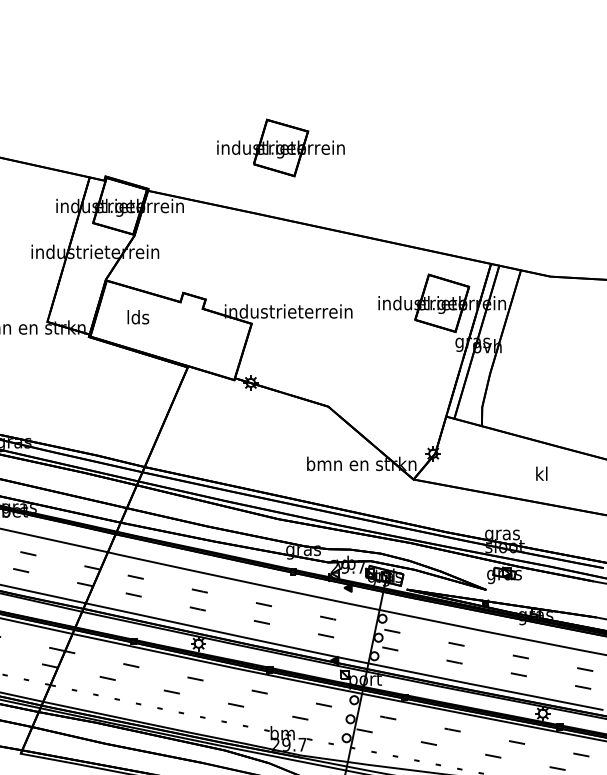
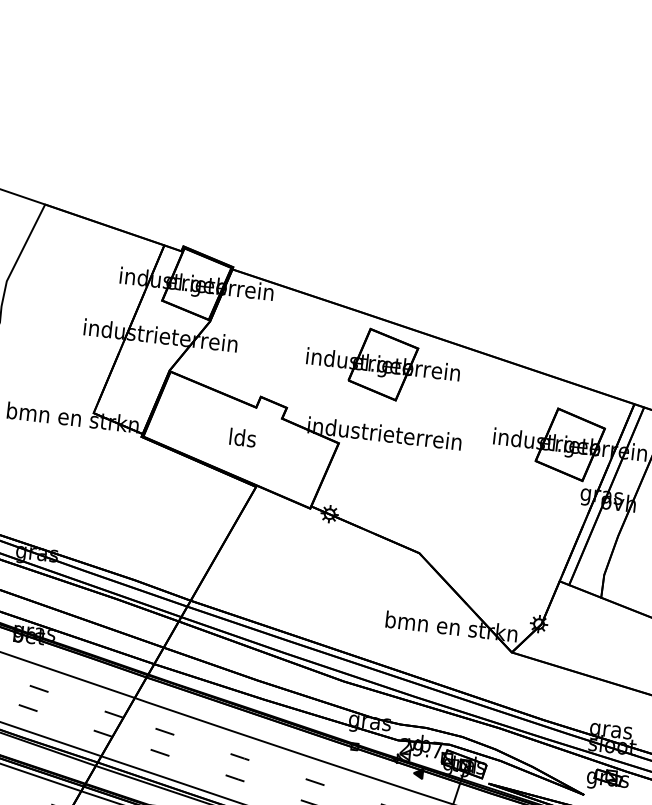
part: (280, 147) -> (382, 364), moved
text: (138, 317) -> (243, 438), moved

